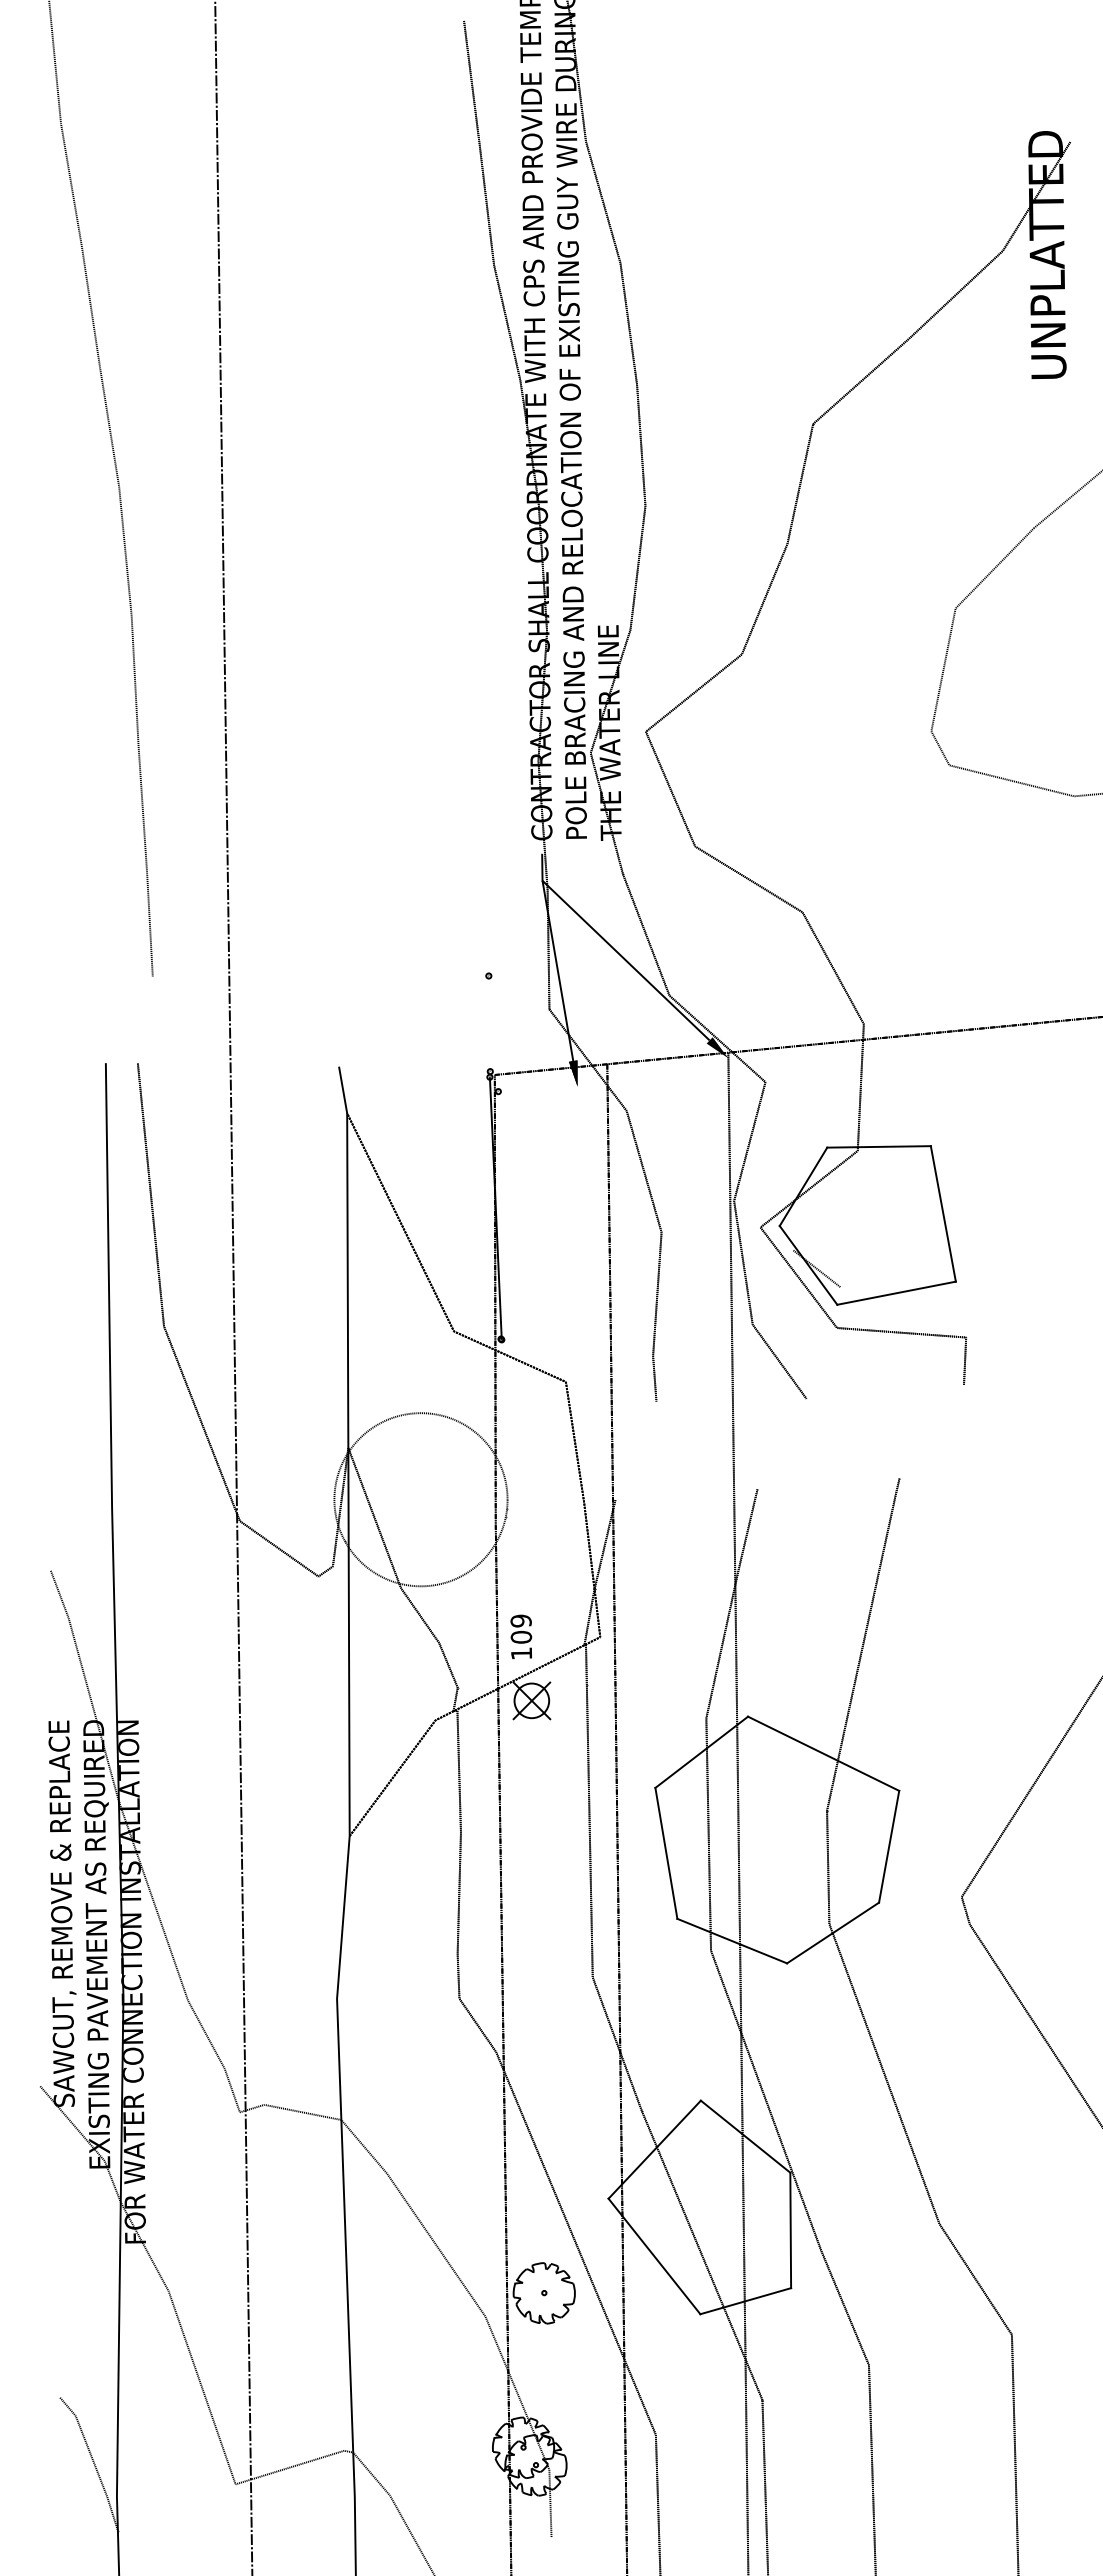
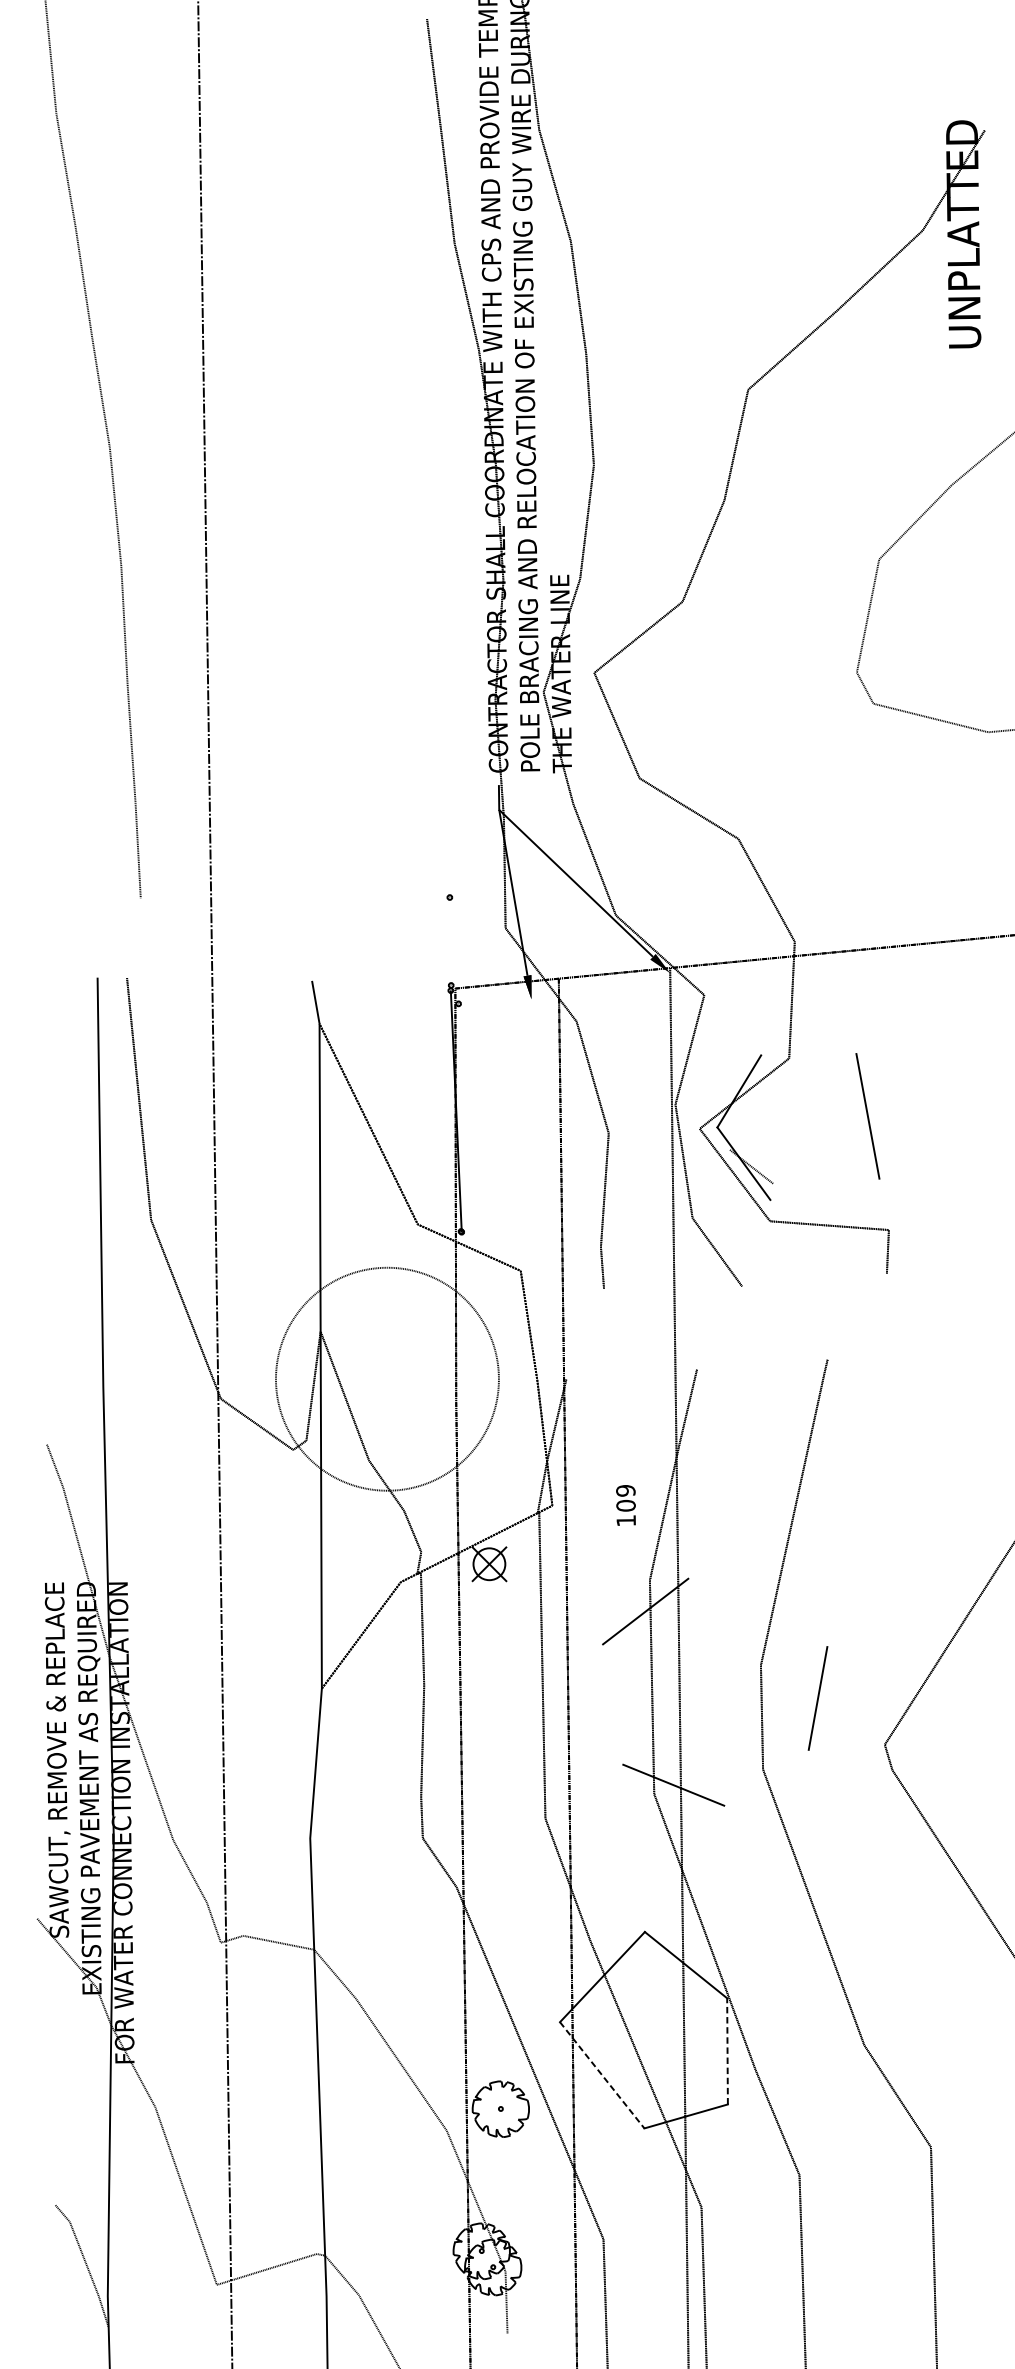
line: (878, 1146) -> (808, 1054), removed
line: (896, 1292) -> (824, 1188), removed
circle: (420, 1499) -> (387, 1379), size x1.4
text: (521, 1636) -> (626, 1505), moved
line: (823, 1753) -> (757, 1612), removed
line: (666, 1852) -> (613, 1703), removed
line: (833, 1932) -> (766, 1777), removed
line: (790, 2230) -> (727, 2051), solid -> dashed
line: (654, 2256) -> (602, 2075), solid -> dashed

